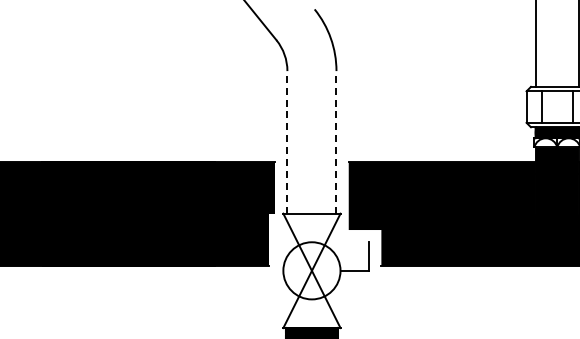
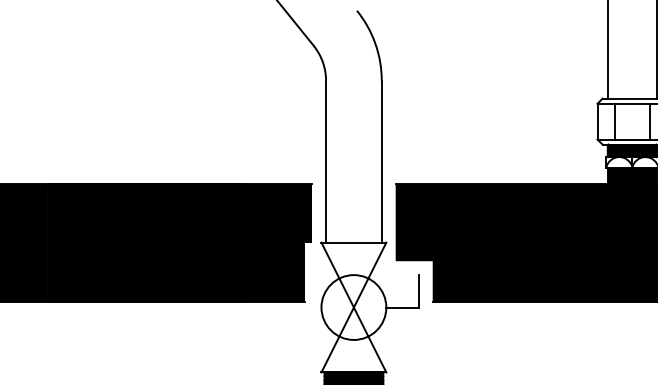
line: (287, 141) -> (326, 160), dashed -> solid
line: (336, 141) -> (381, 160), dashed -> solid

